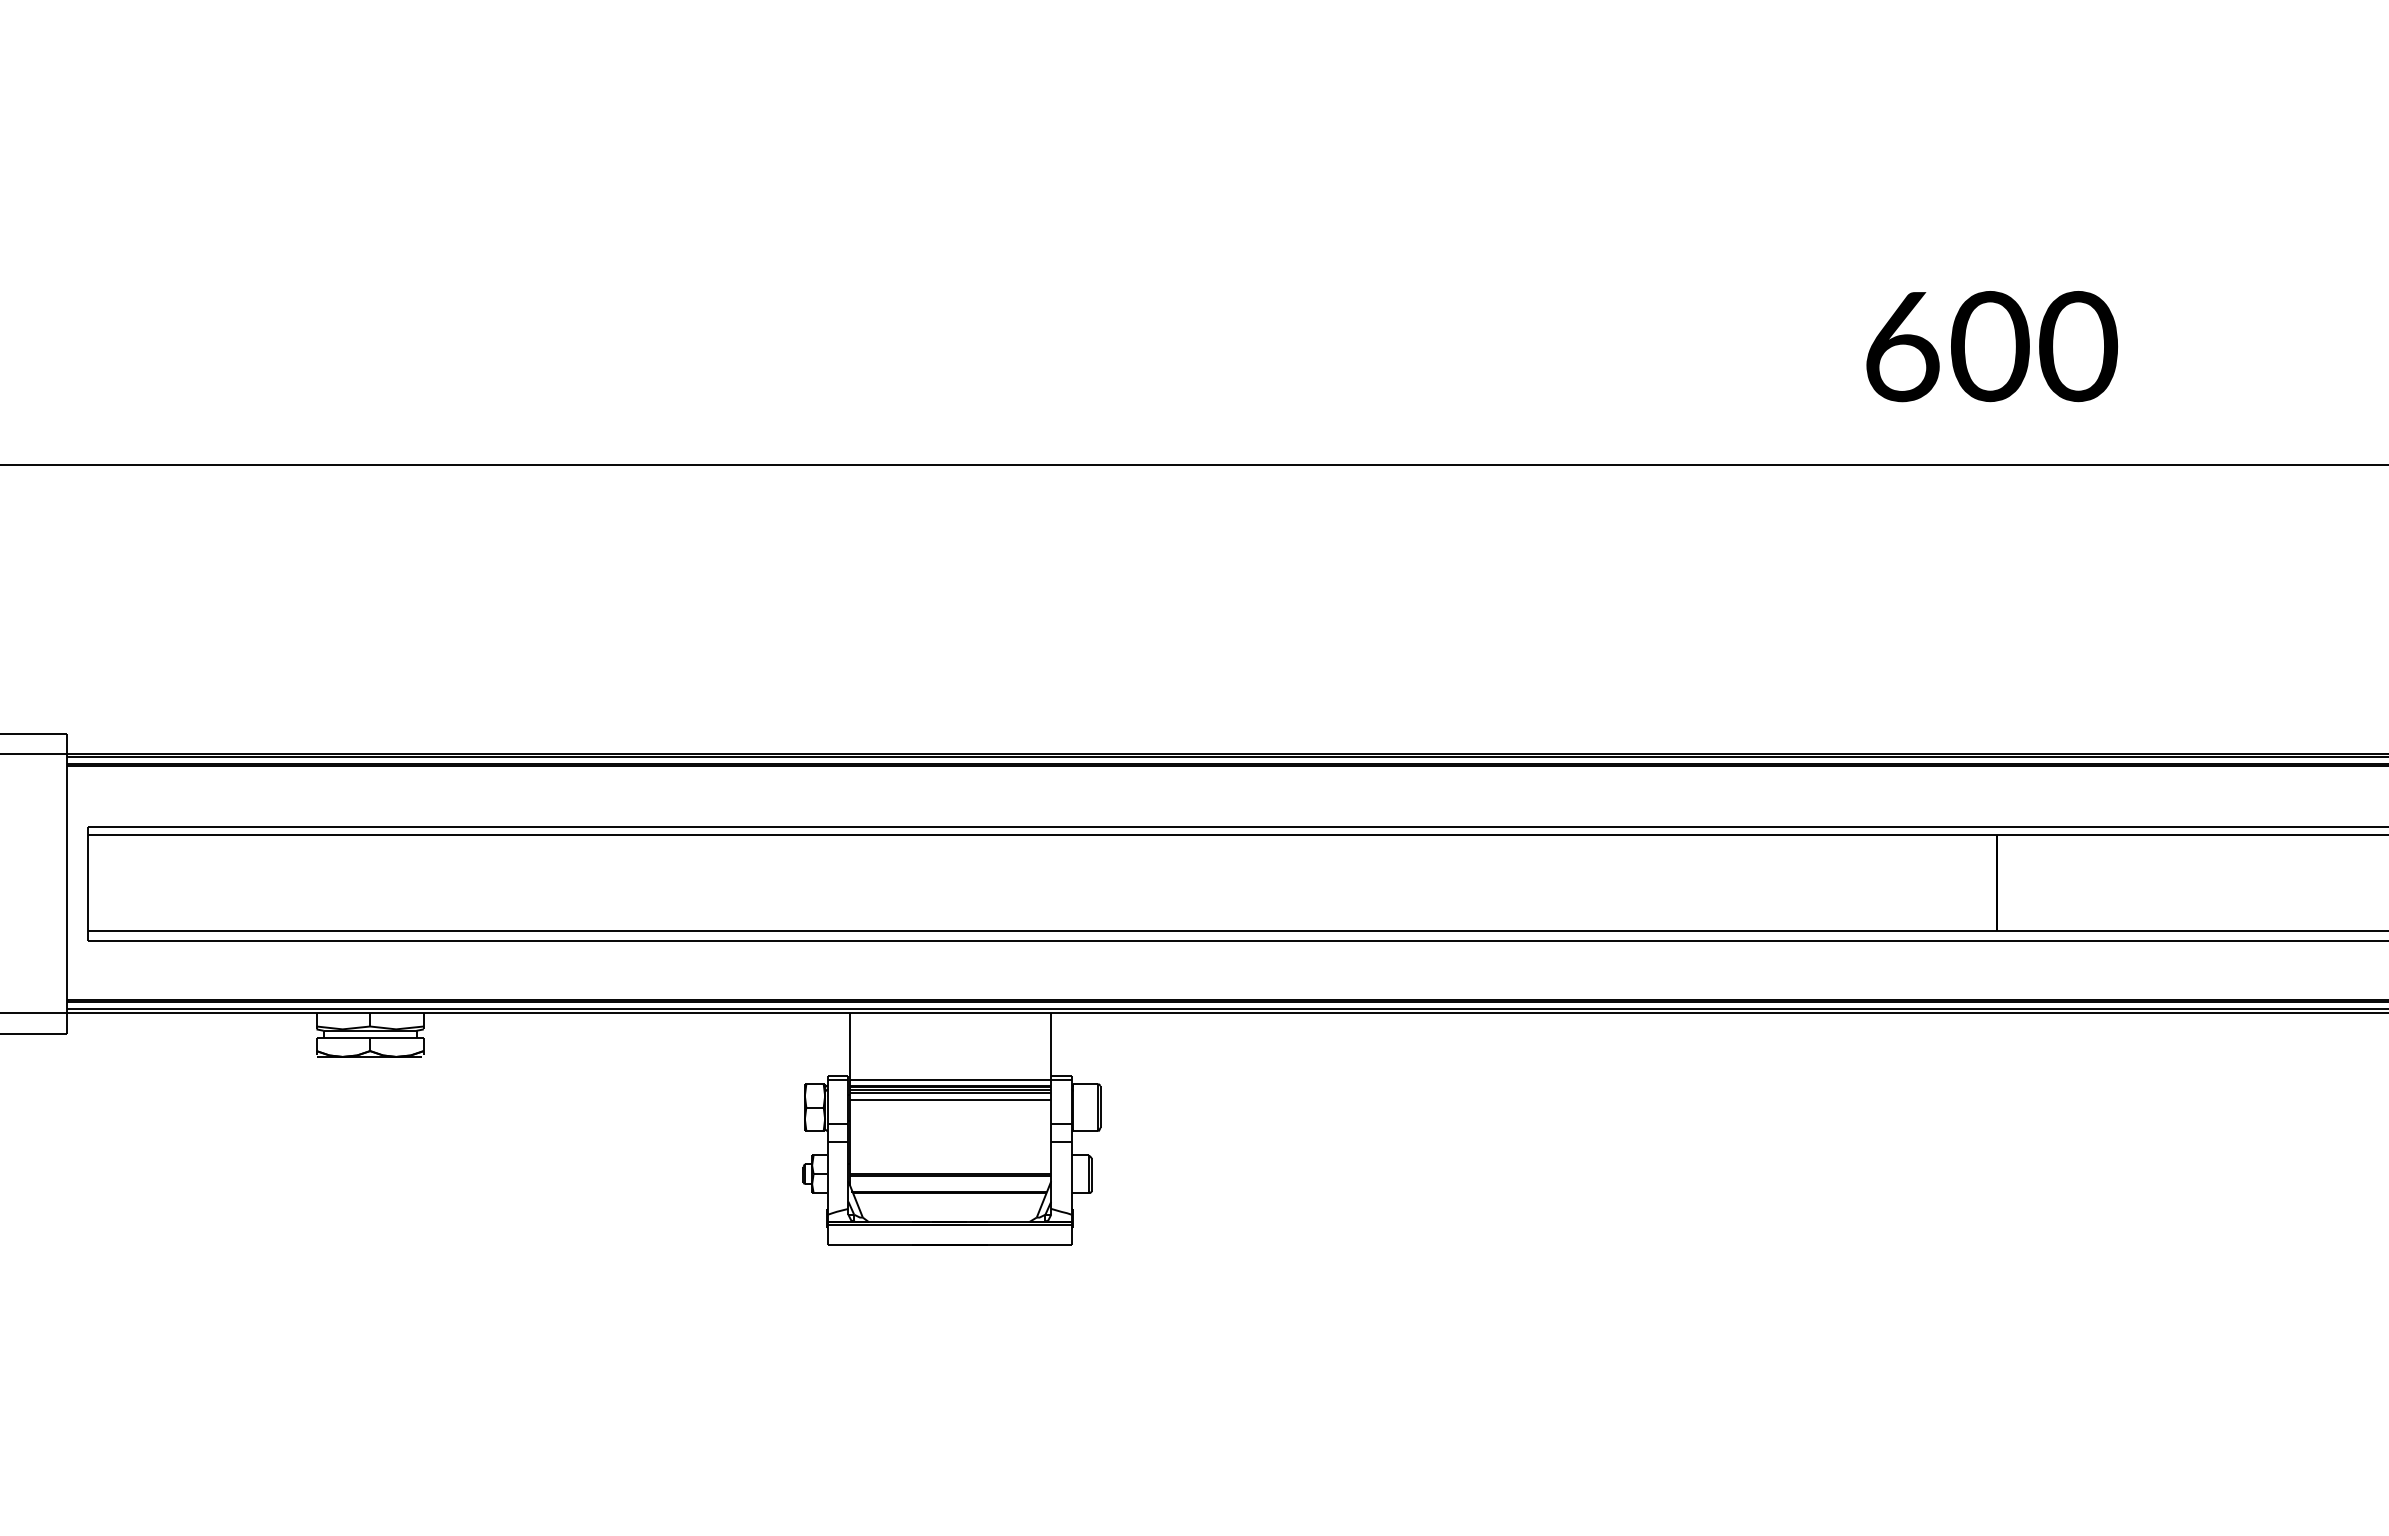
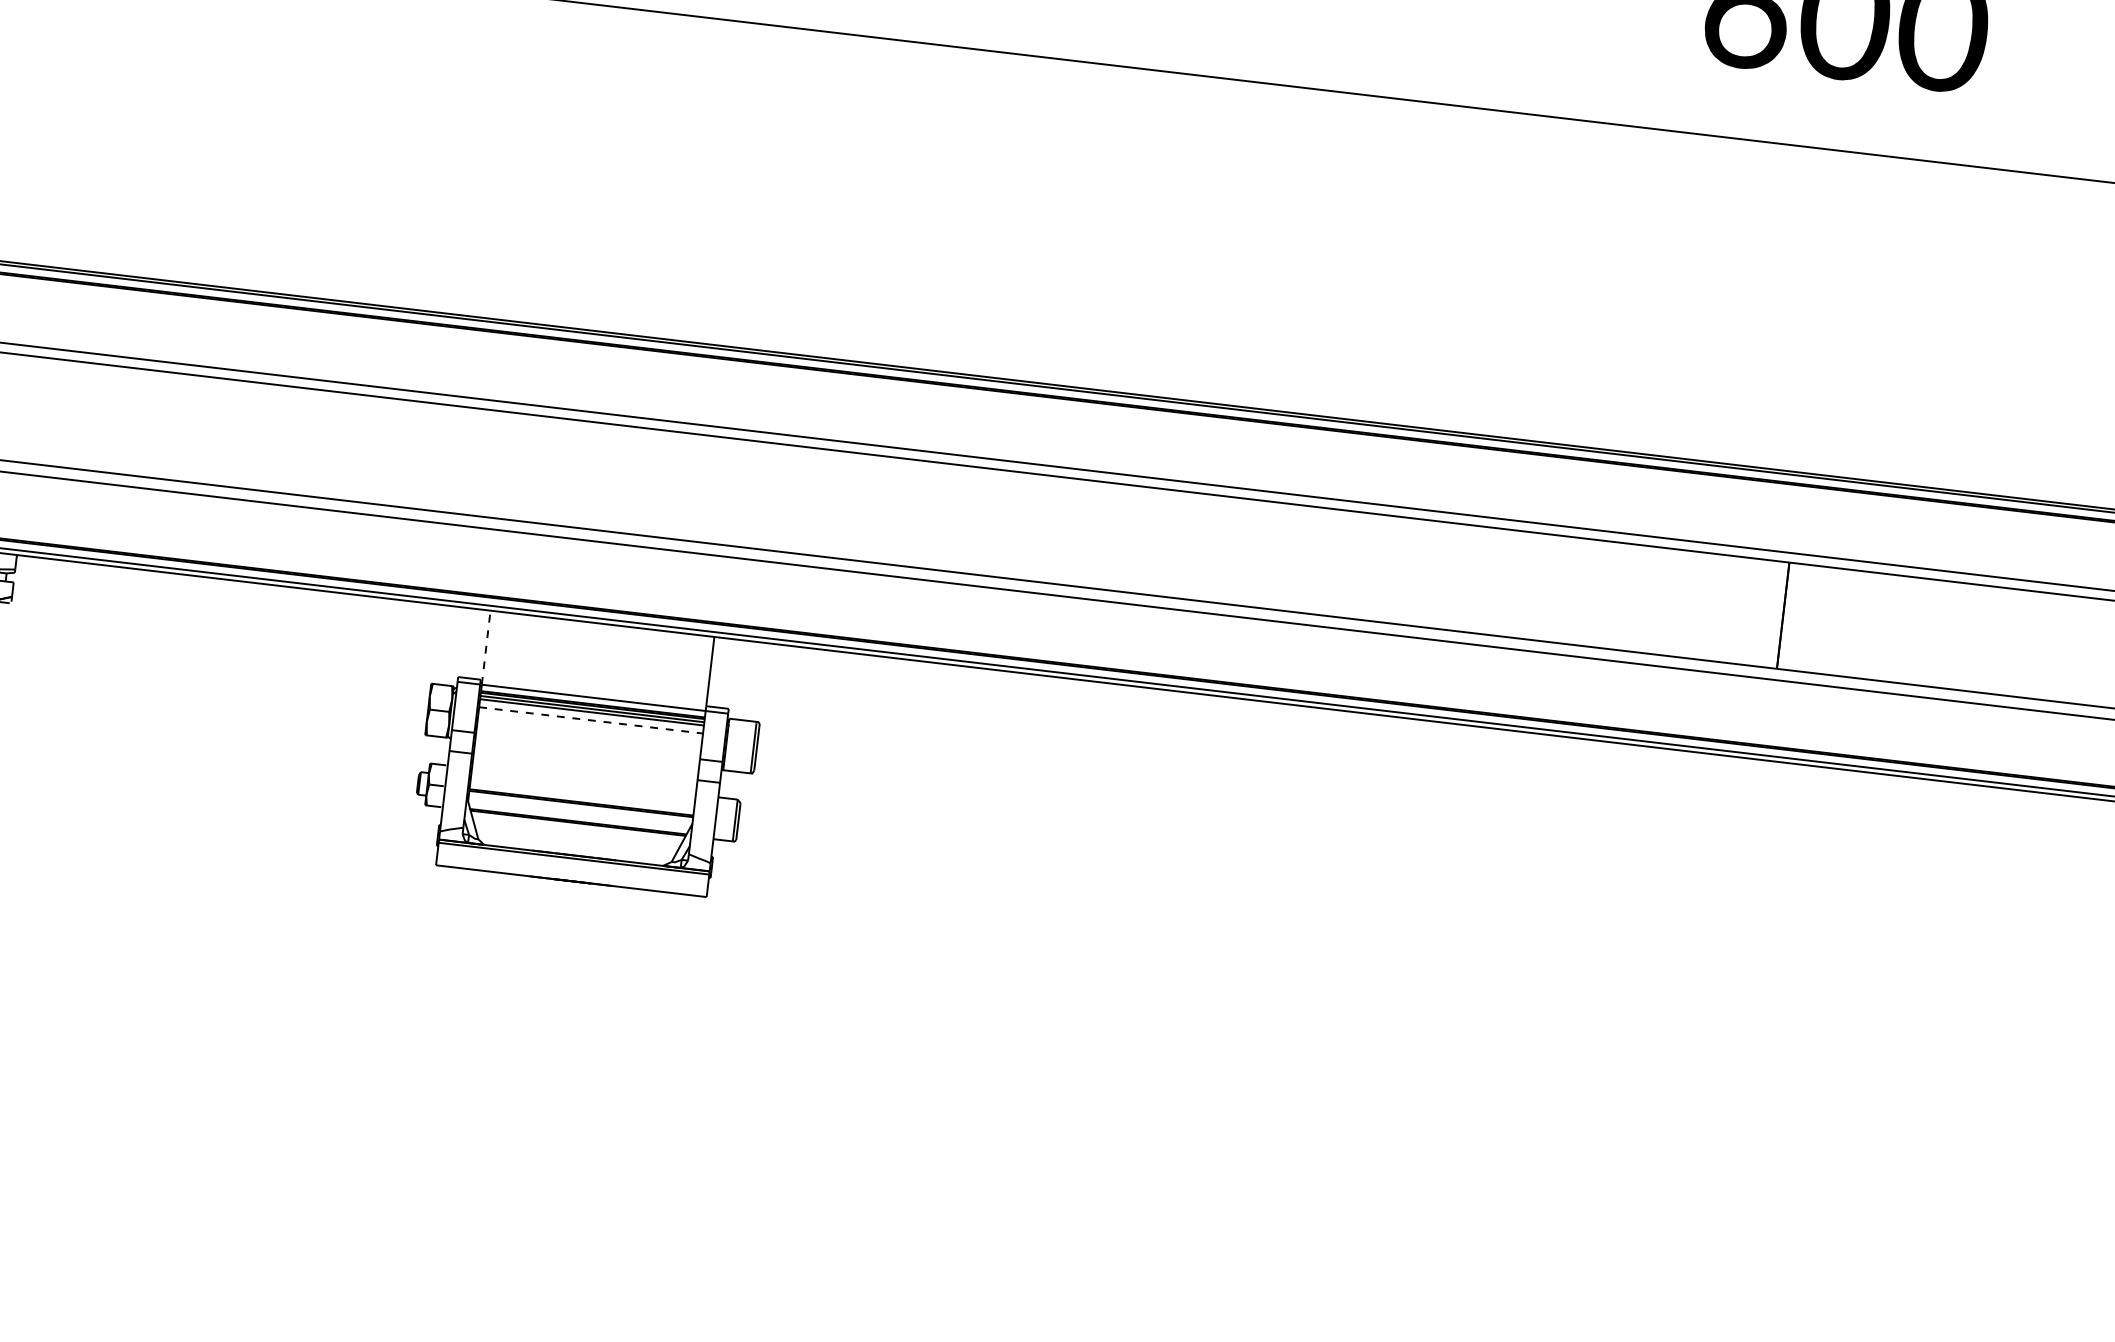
line: (849, 1046) -> (485, 647), solid -> dashed
line: (950, 1100) -> (591, 720), solid -> dashed

